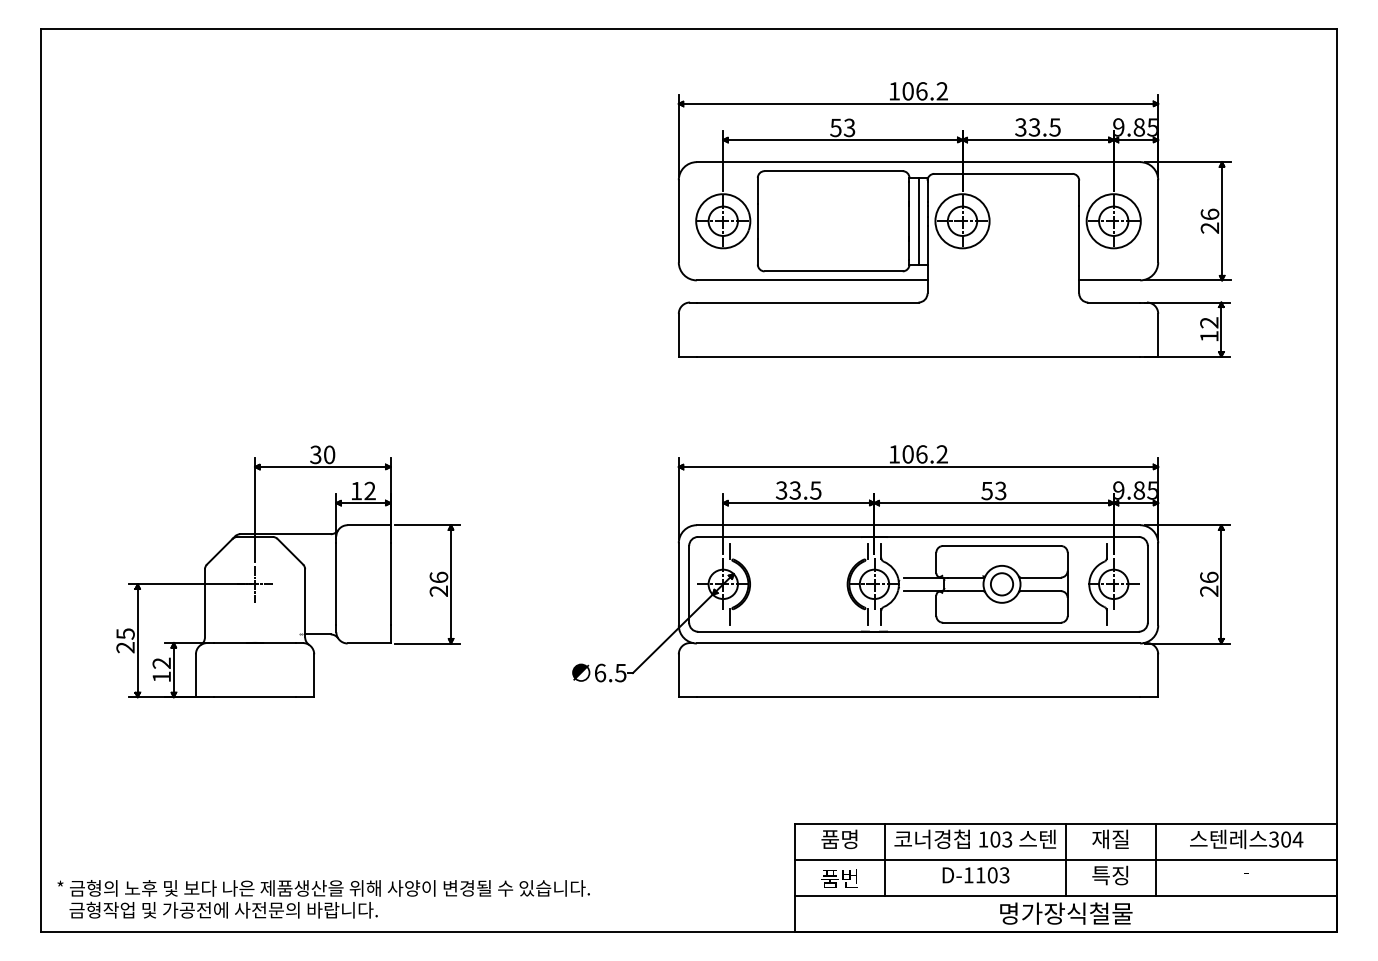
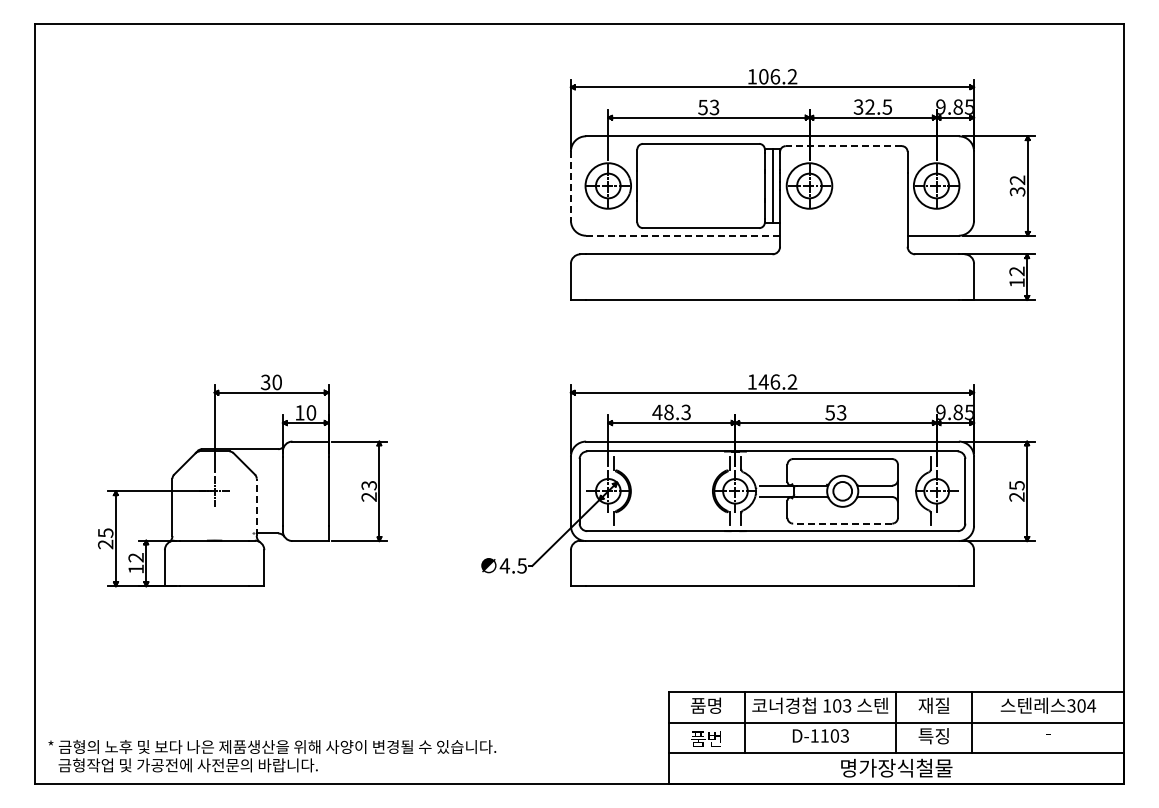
text: (1033, 127) -> (869, 107), 33.5 -> 32.5
line: (1002, 174) -> (843, 146), solid -> dashed
text: (1209, 220) -> (1017, 185), 26 -> 32
line: (678, 221) -> (570, 186), solid -> dashed
line: (812, 280) -> (683, 235), solid -> dashed
text: (907, 453) -> (763, 381), 106.2 -> 146.2
text: (370, 490) -> (311, 412), 12 -> 10
text: (798, 490) -> (671, 412), 33.5 -> 48.3
text: (438, 577) -> (368, 485), 26 -> 23
text: (1208, 577) -> (1016, 485), 26 -> 25
line: (304, 603) -> (256, 507), solid -> dashed
line: (1001, 622) -> (842, 523), solid -> dashed
text: (599, 672) -> (504, 565), 6.5 -> 4.5

